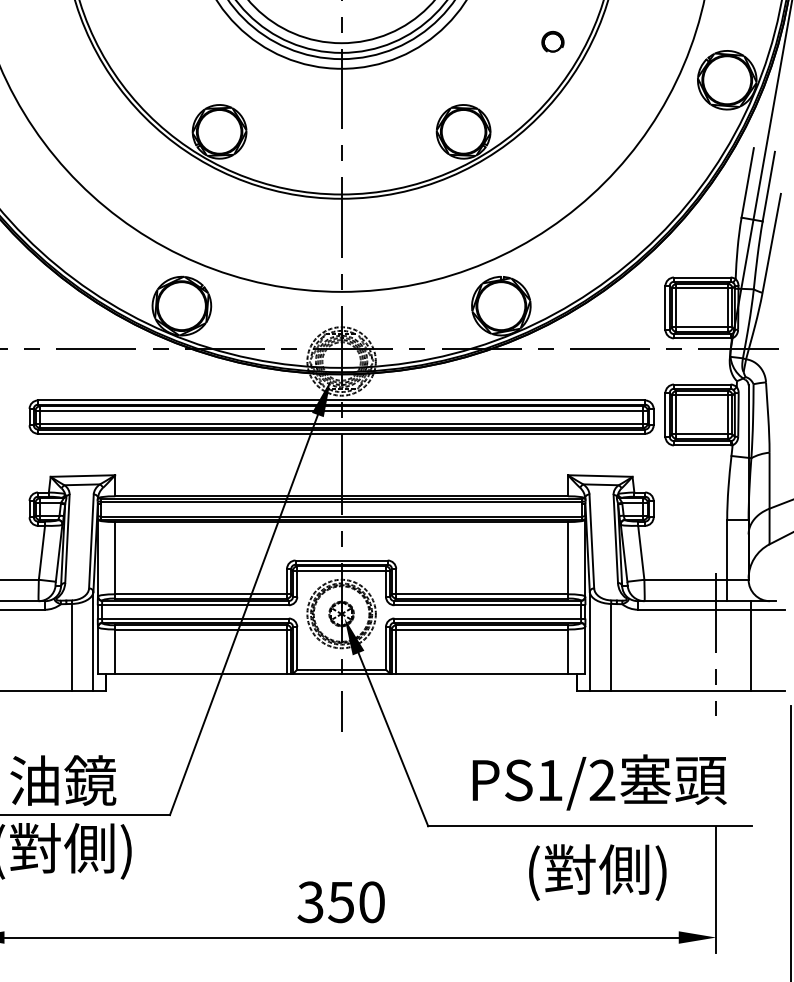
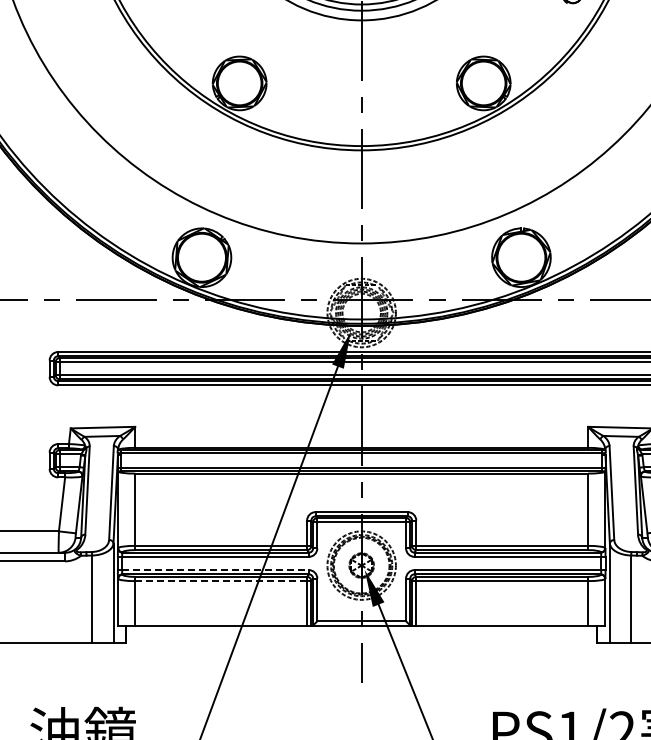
line: (195, 618) -> (215, 570), solid -> dashed
line: (201, 629) -> (221, 581), solid -> dashed

